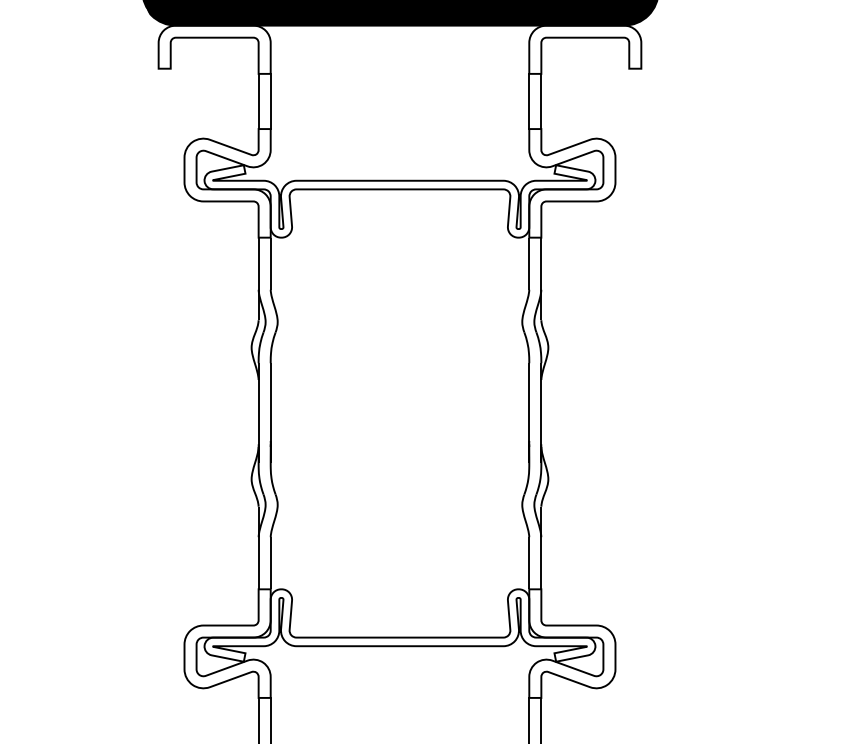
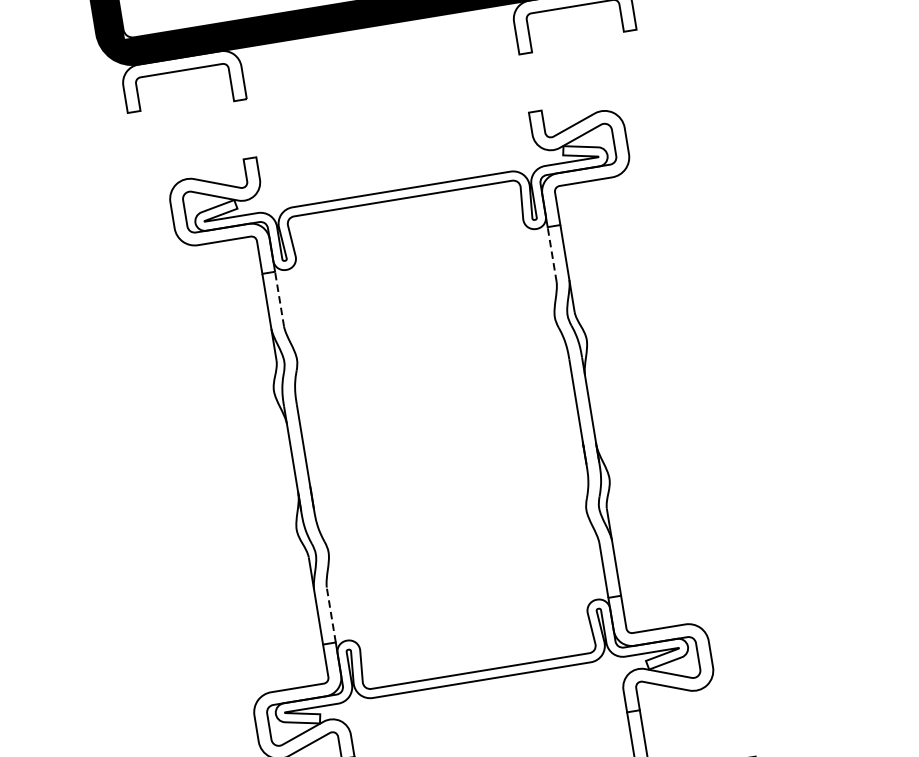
line: (258, 101) -> (238, 130), removed
line: (270, 101) -> (251, 128), removed
line: (529, 101) -> (524, 83), removed
line: (541, 101) -> (537, 81), removed
line: (270, 263) -> (279, 299), solid -> dashed
line: (529, 263) -> (552, 254), solid -> dashed
line: (270, 562) -> (330, 614), solid -> dashed

